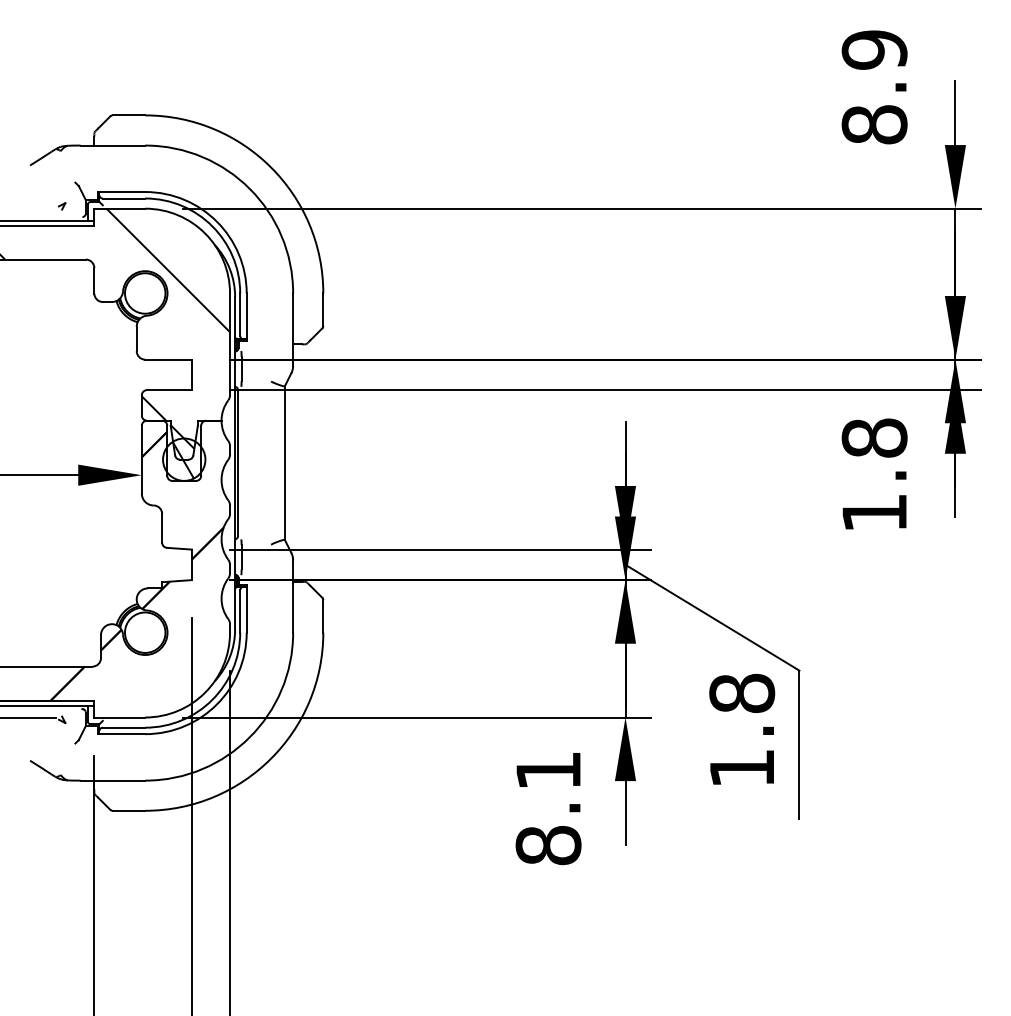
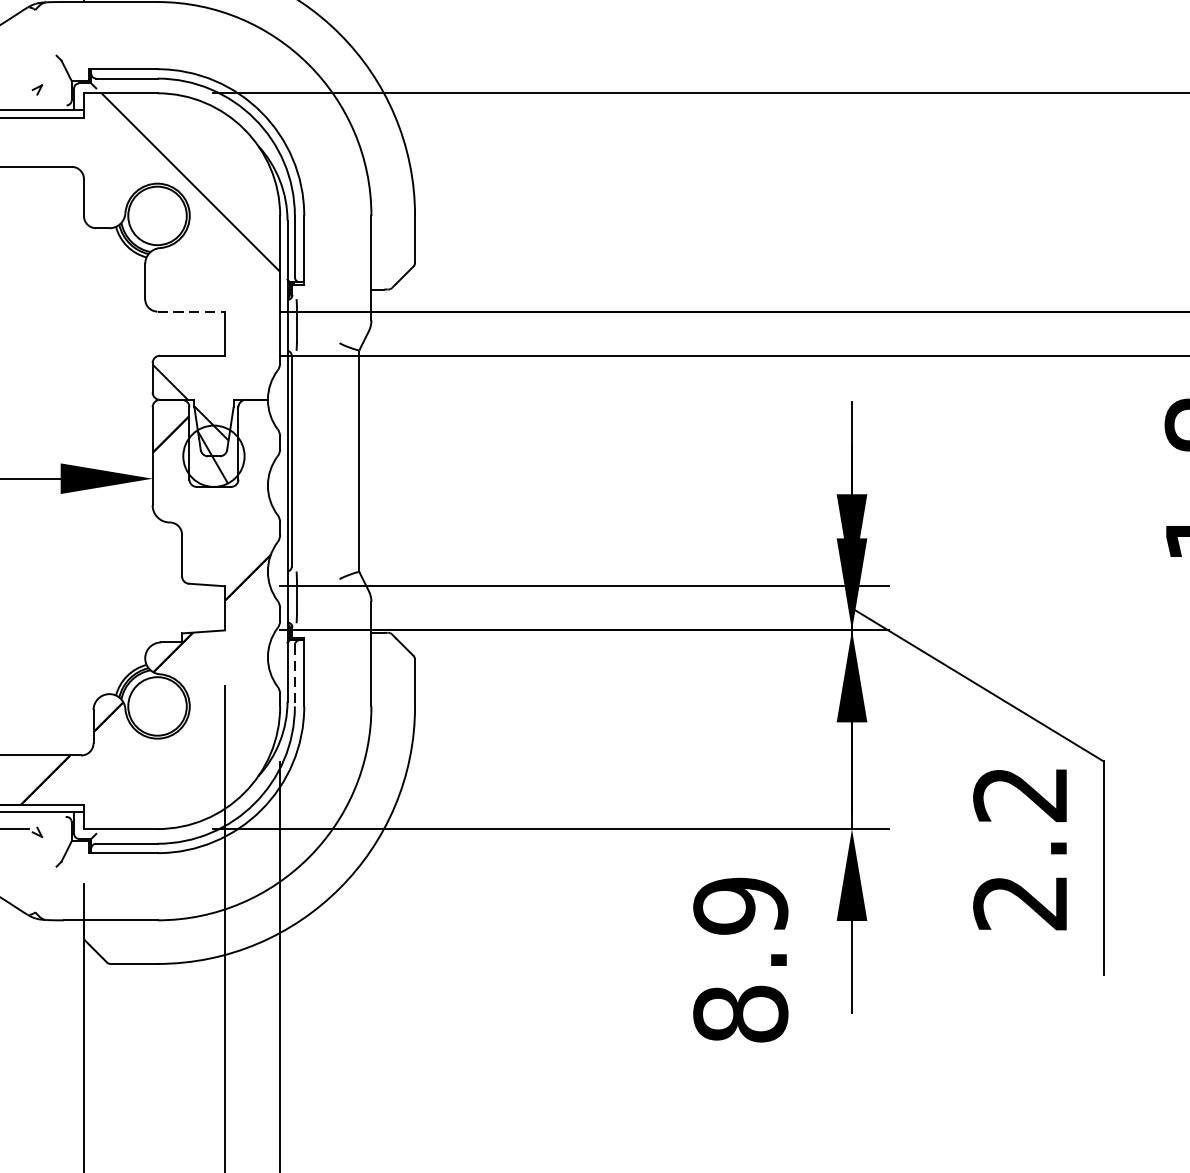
line: (169, 359) -> (192, 311), solid -> dashed
line: (240, 612) -> (295, 677), solid -> dashed
text: (742, 730) -> (1021, 847), 1.8 -> 2.2
text: (548, 770) -> (740, 905), 8.1 -> 8.9

